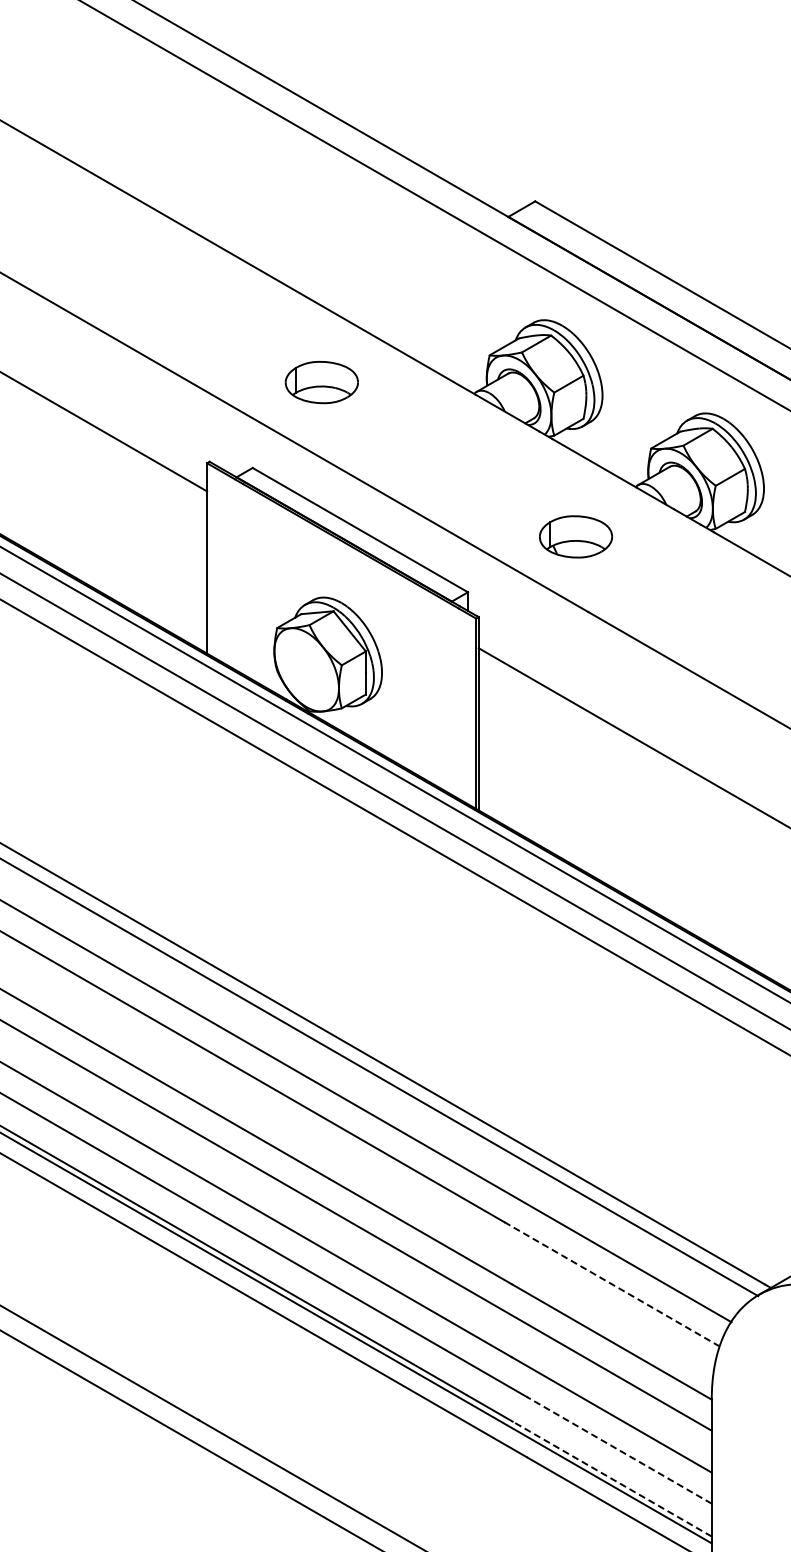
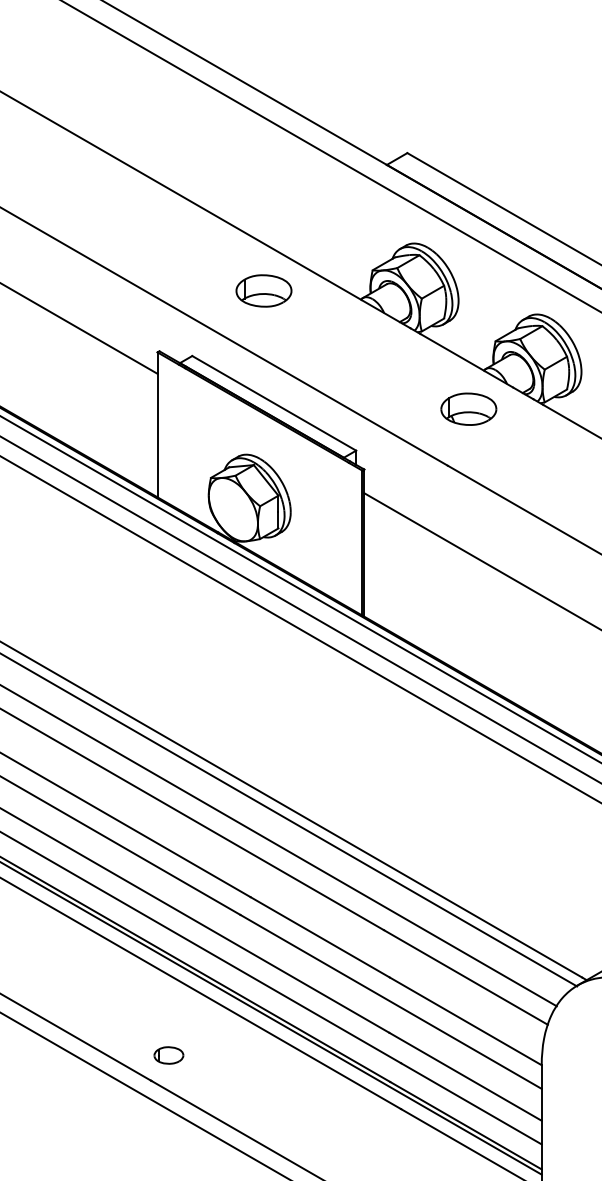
part: (321, 382) -> (263, 290), moved
part: (575, 536) -> (468, 408), moved
line: (611, 1284) -> (465, 977), dashed -> solid
part: (221, 1386) -> (168, 1055), added
line: (619, 1450) -> (471, 1103), dashed -> solid
line: (612, 1479) -> (466, 1126), dashed -> solid

